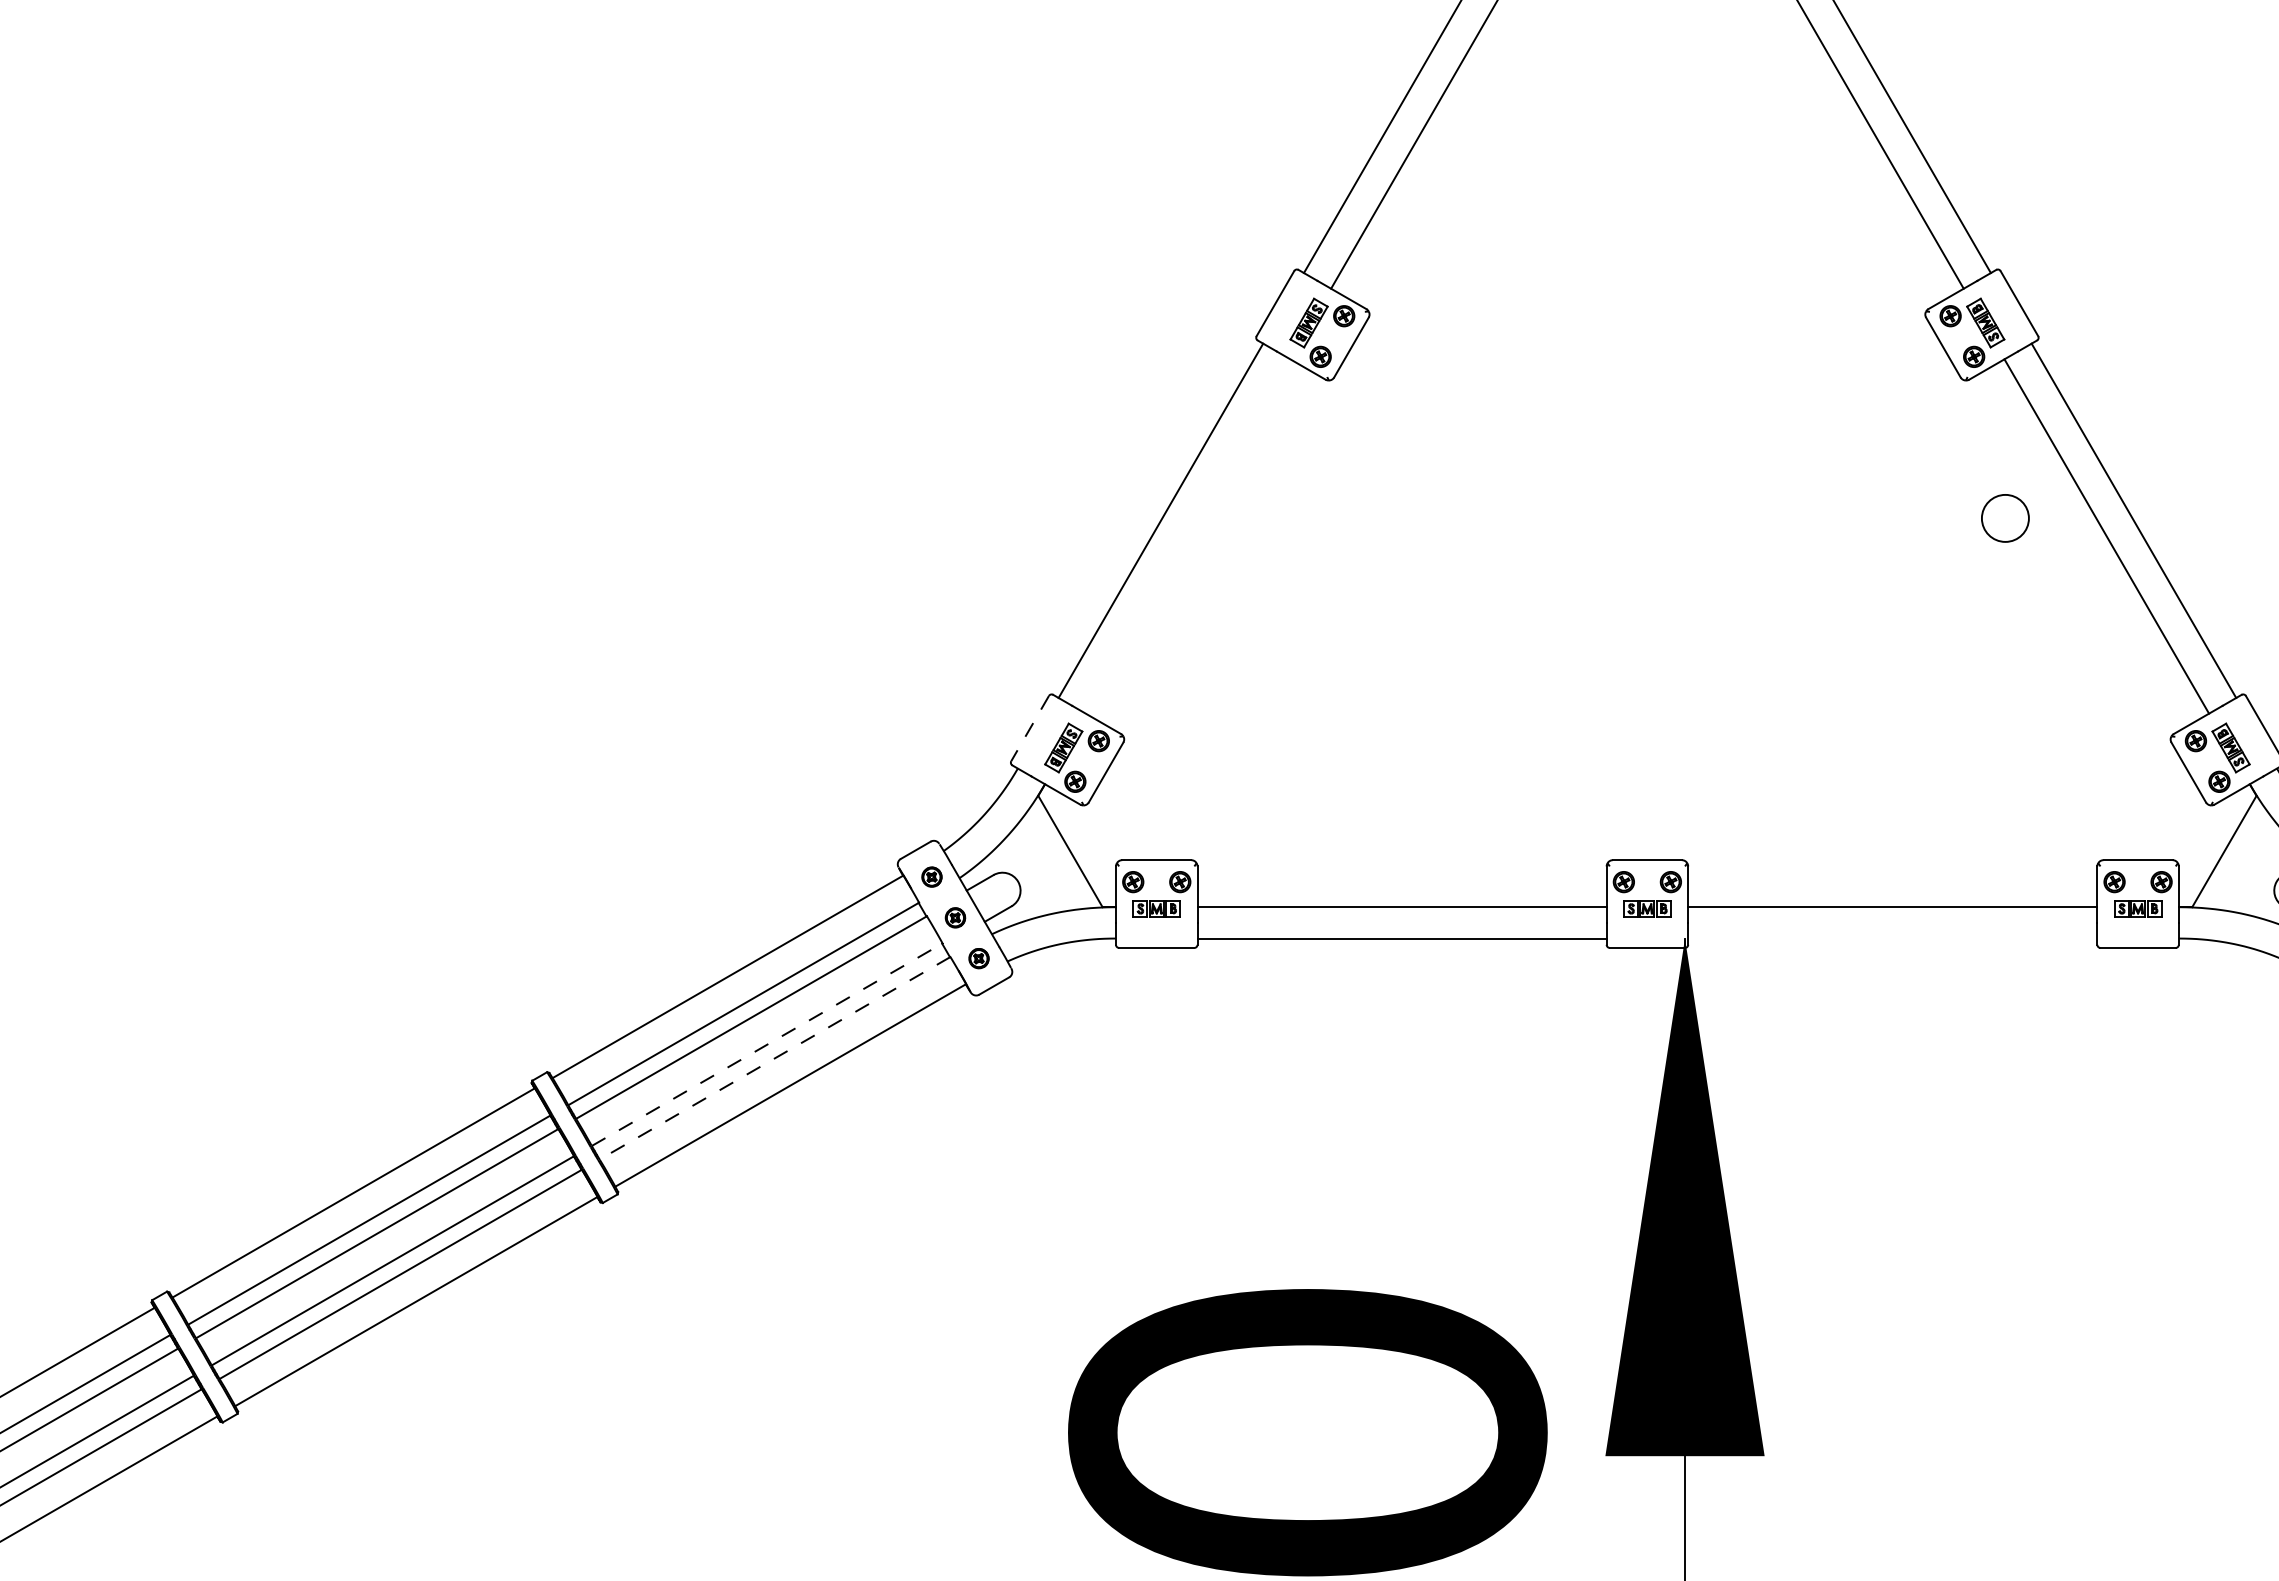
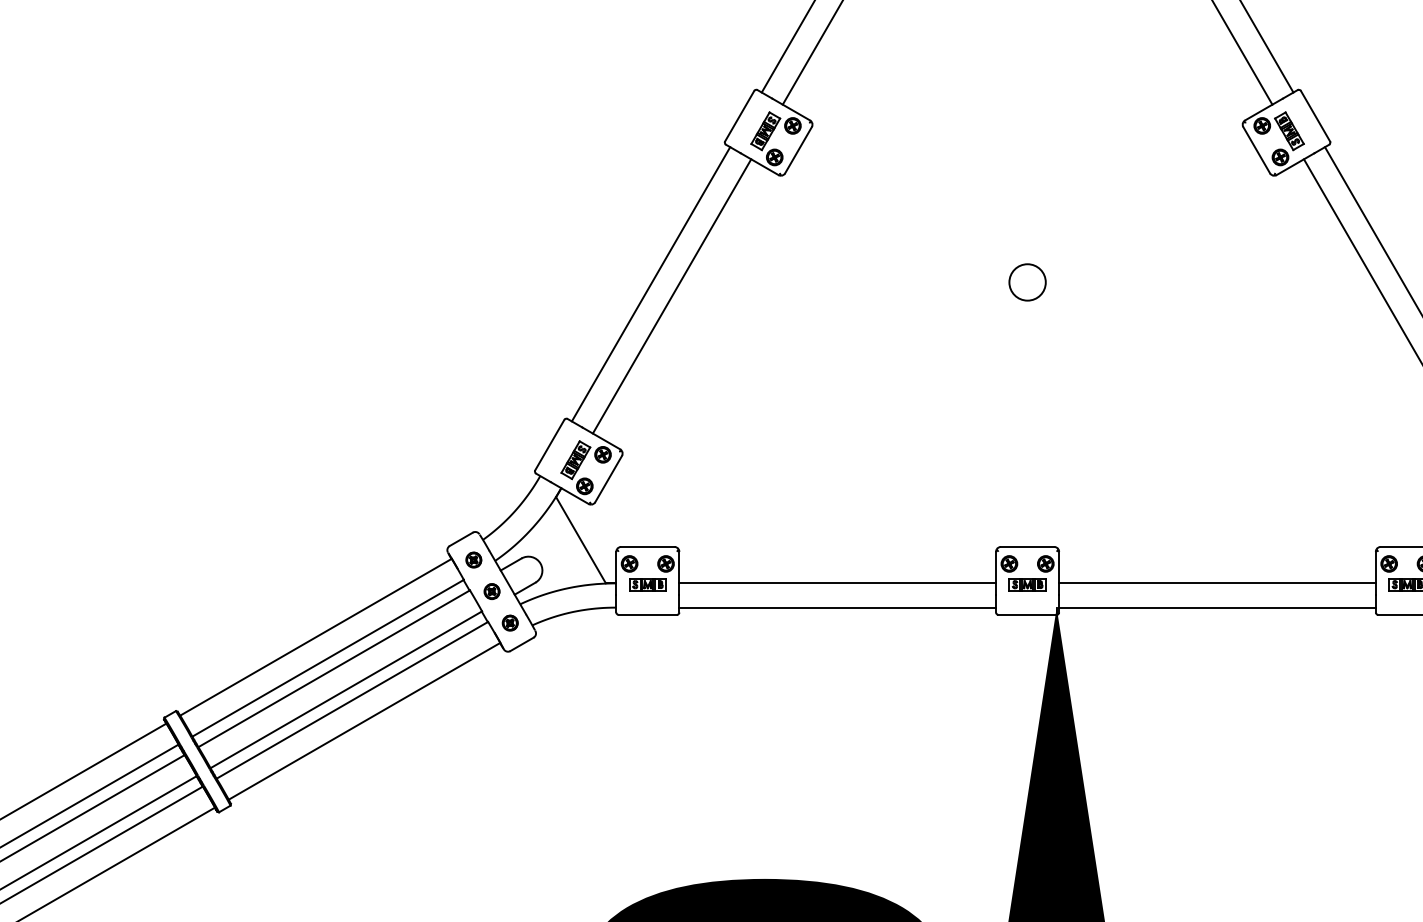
circle: (2005, 518) -> (1027, 282), moved
line: (1187, 536) -> (671, 296), added
line: (1030, 728) -> (550, 445), dashed -> solid
line: (1892, 938) -> (1217, 607), added
line: (767, 1044) -> (346, 689), dashed -> solid
line: (775, 1058) -> (352, 700), dashed -> solid

